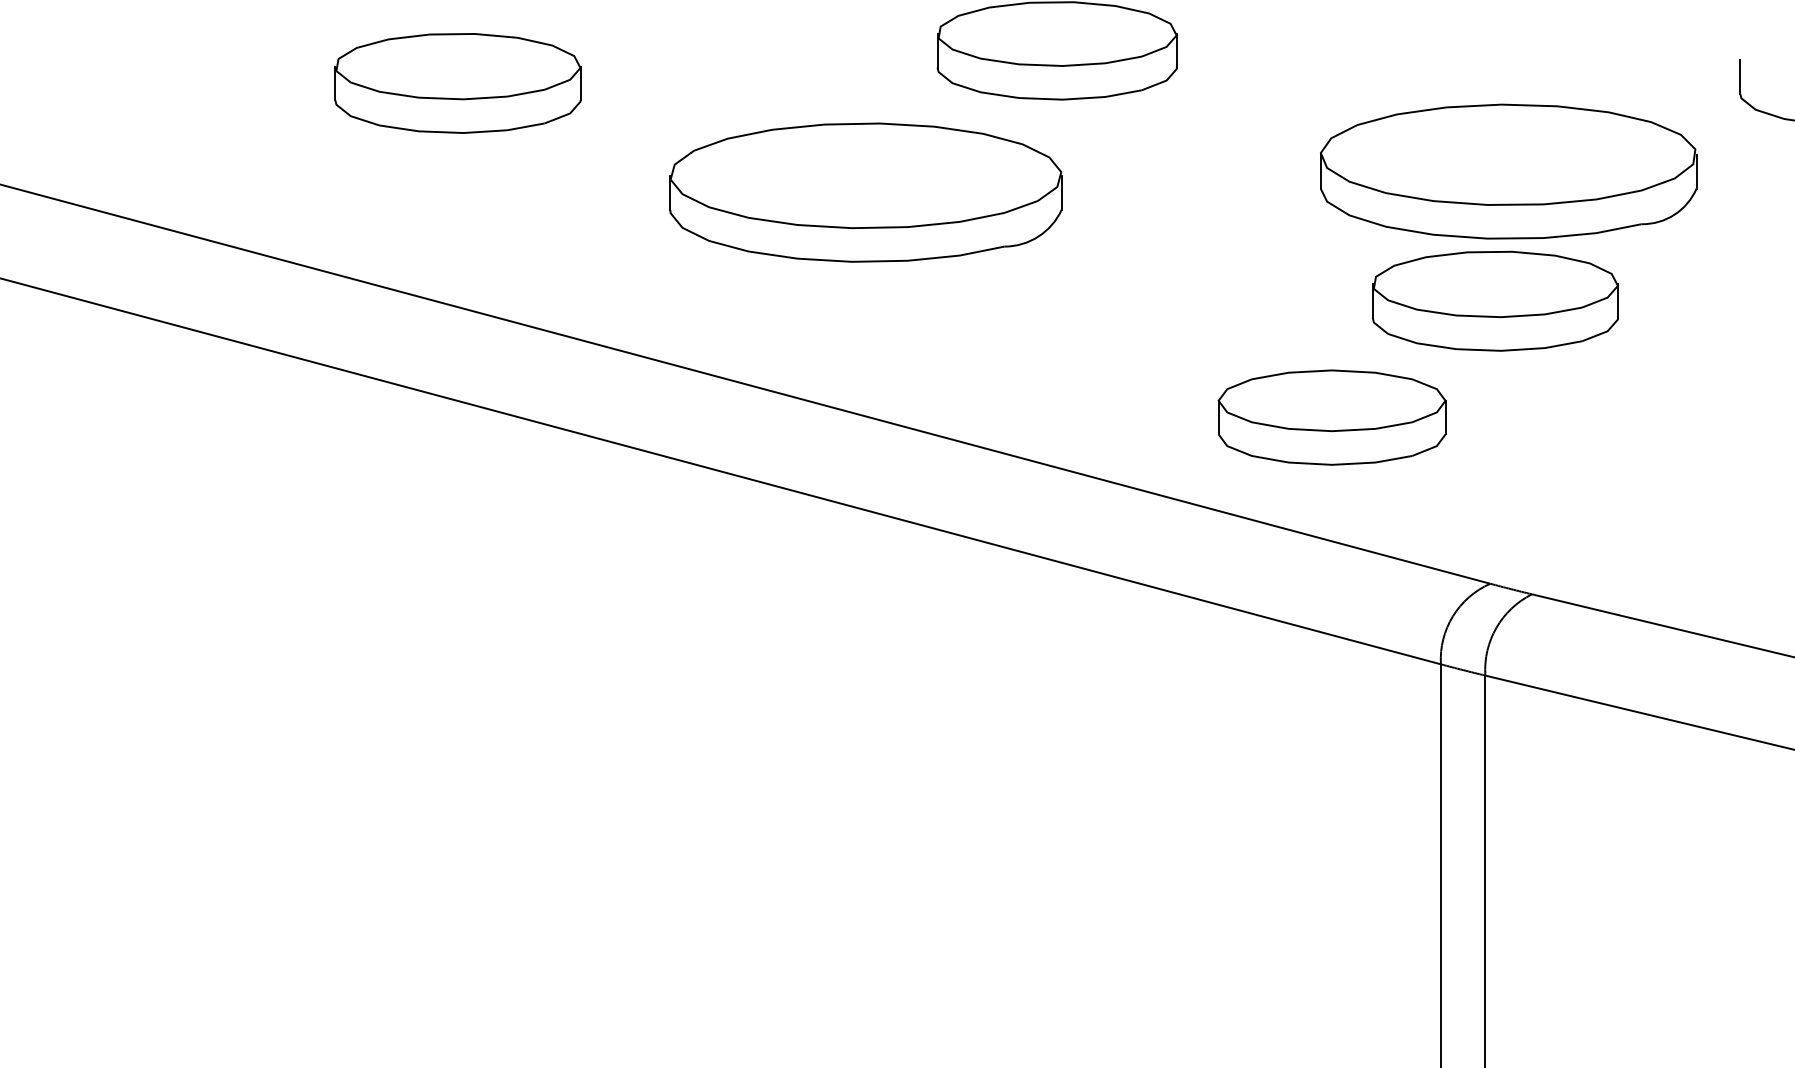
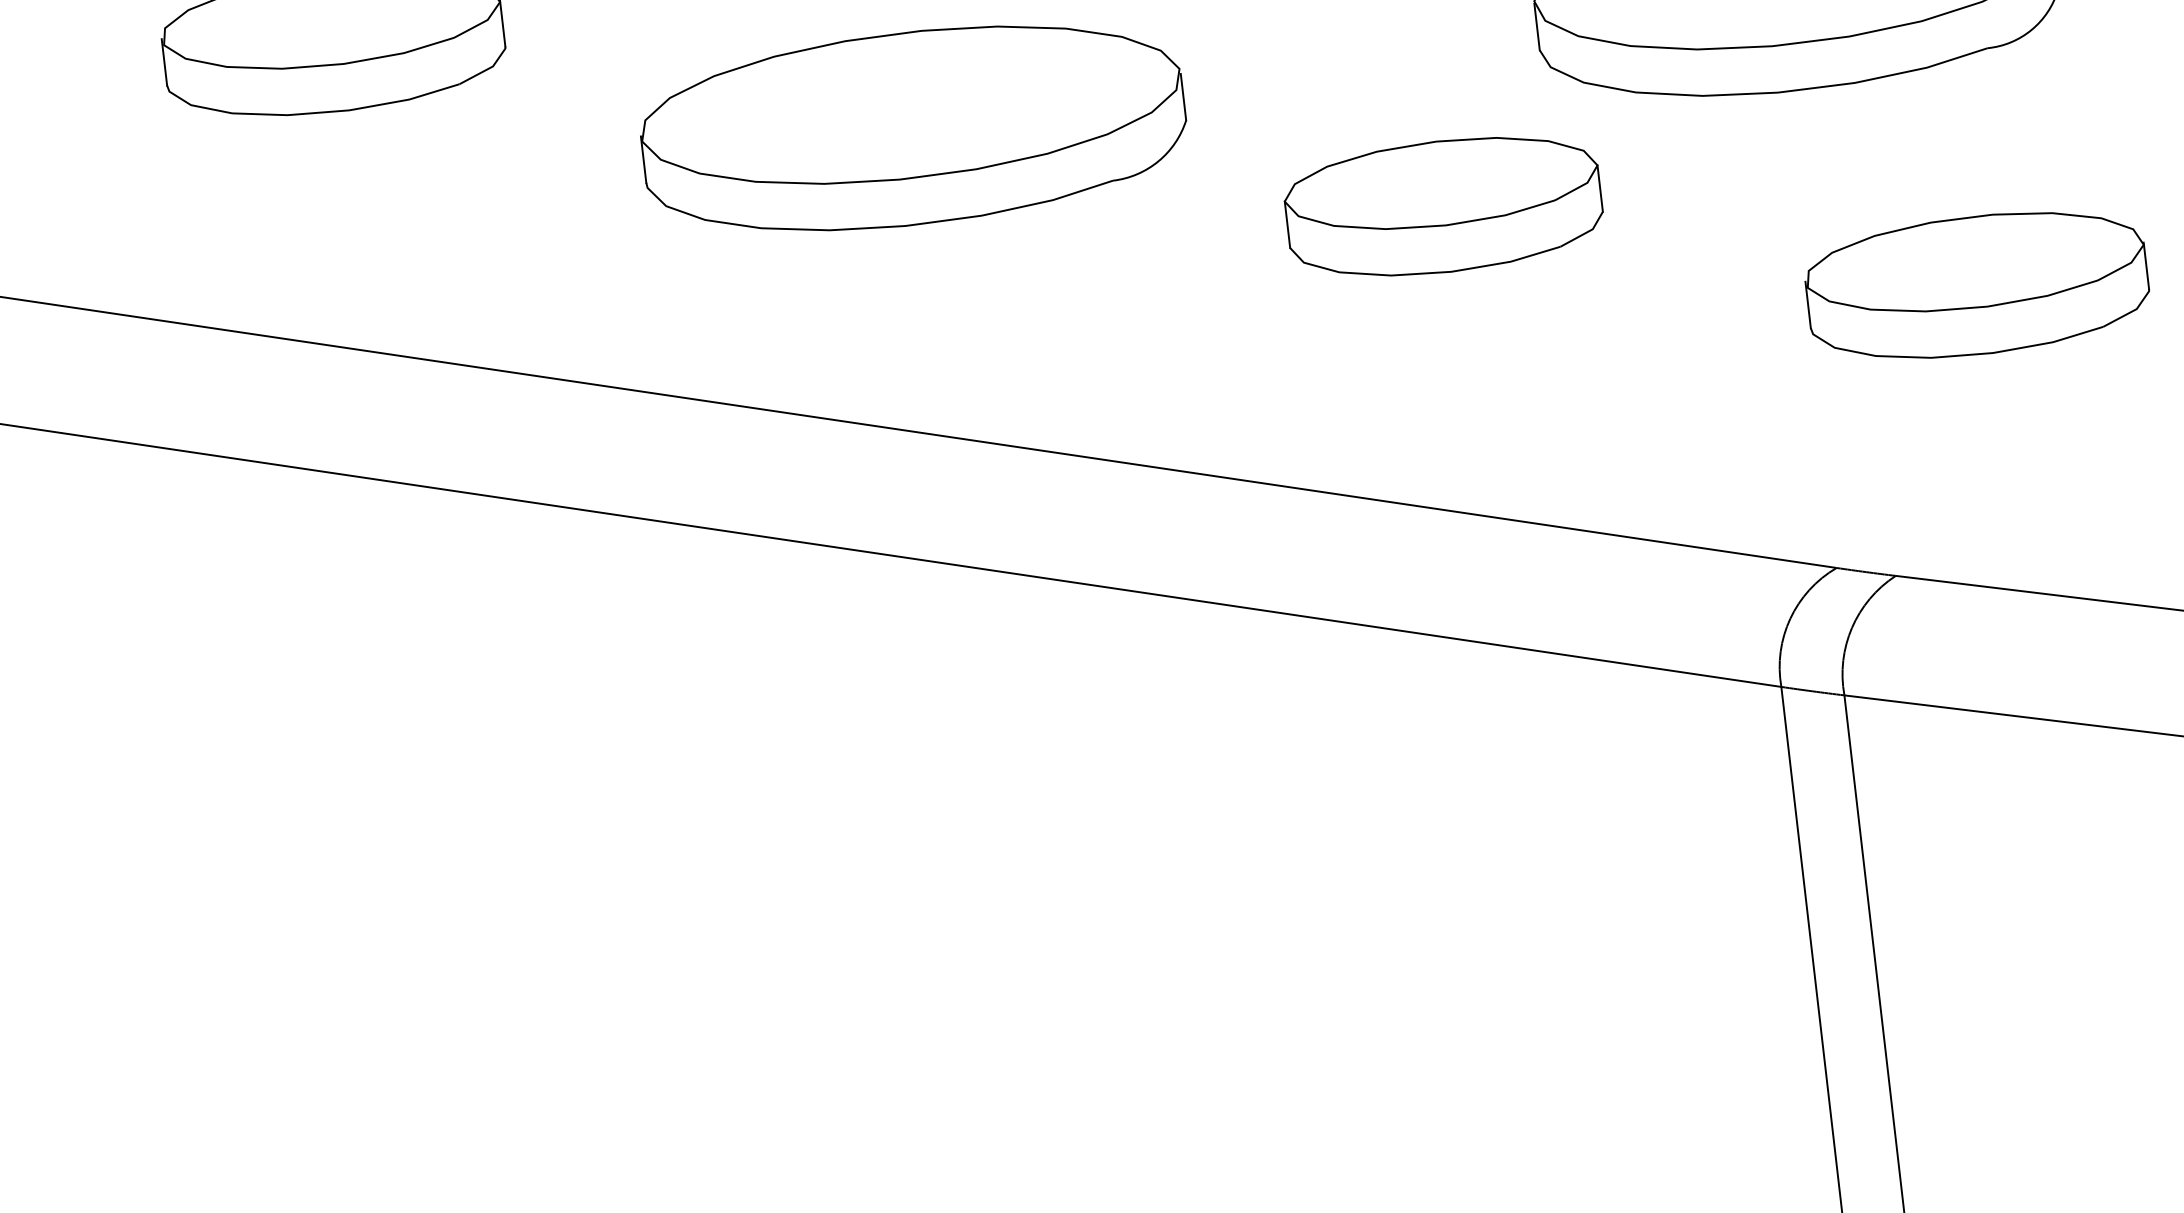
part: (1495, 300) -> (1977, 284), moved
part: (1331, 417) -> (1442, 206), moved

